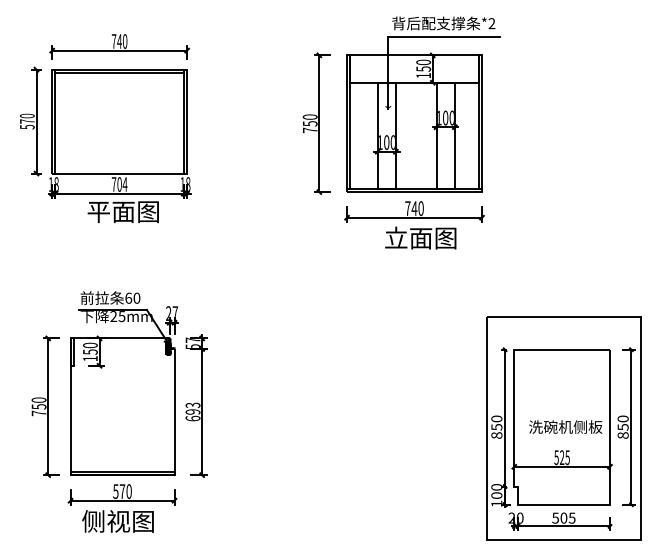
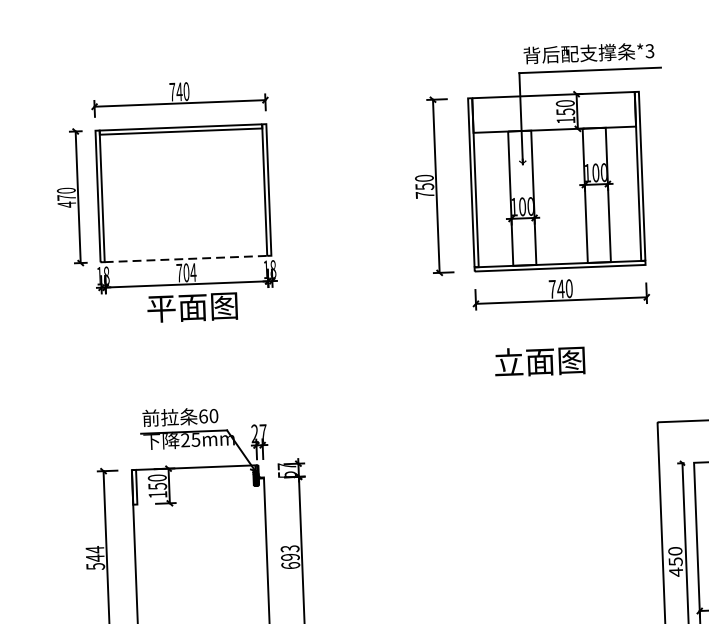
text: (491, 23) -> (649, 50), *2 -> *3
text: (27, 126) -> (67, 203), 570 -> 470
line: (120, 173) -> (187, 258), solid -> dashed
text: (420, 237) -> (539, 360), moved
text: (38, 406) -> (94, 557), 750 -> 544
text: (496, 435) -> (675, 572), 850 -> 450

